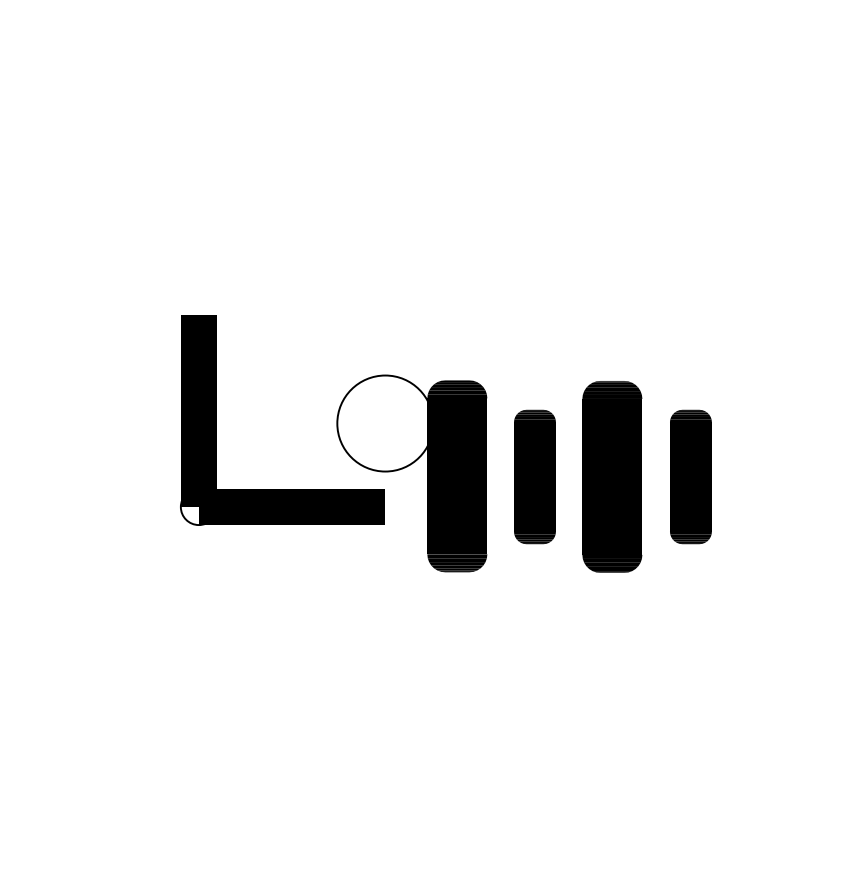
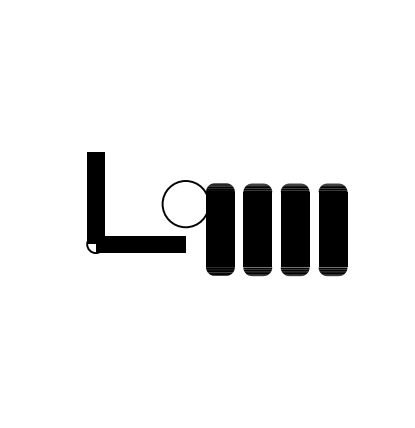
part: (534, 476) -> (257, 229), size x1.43
part: (689, 476) -> (332, 229), size x1.43

